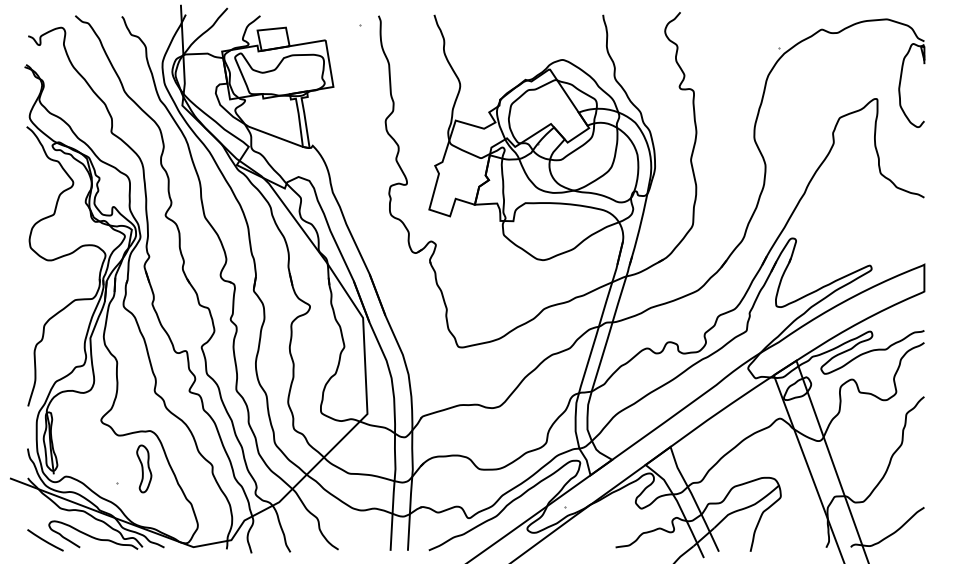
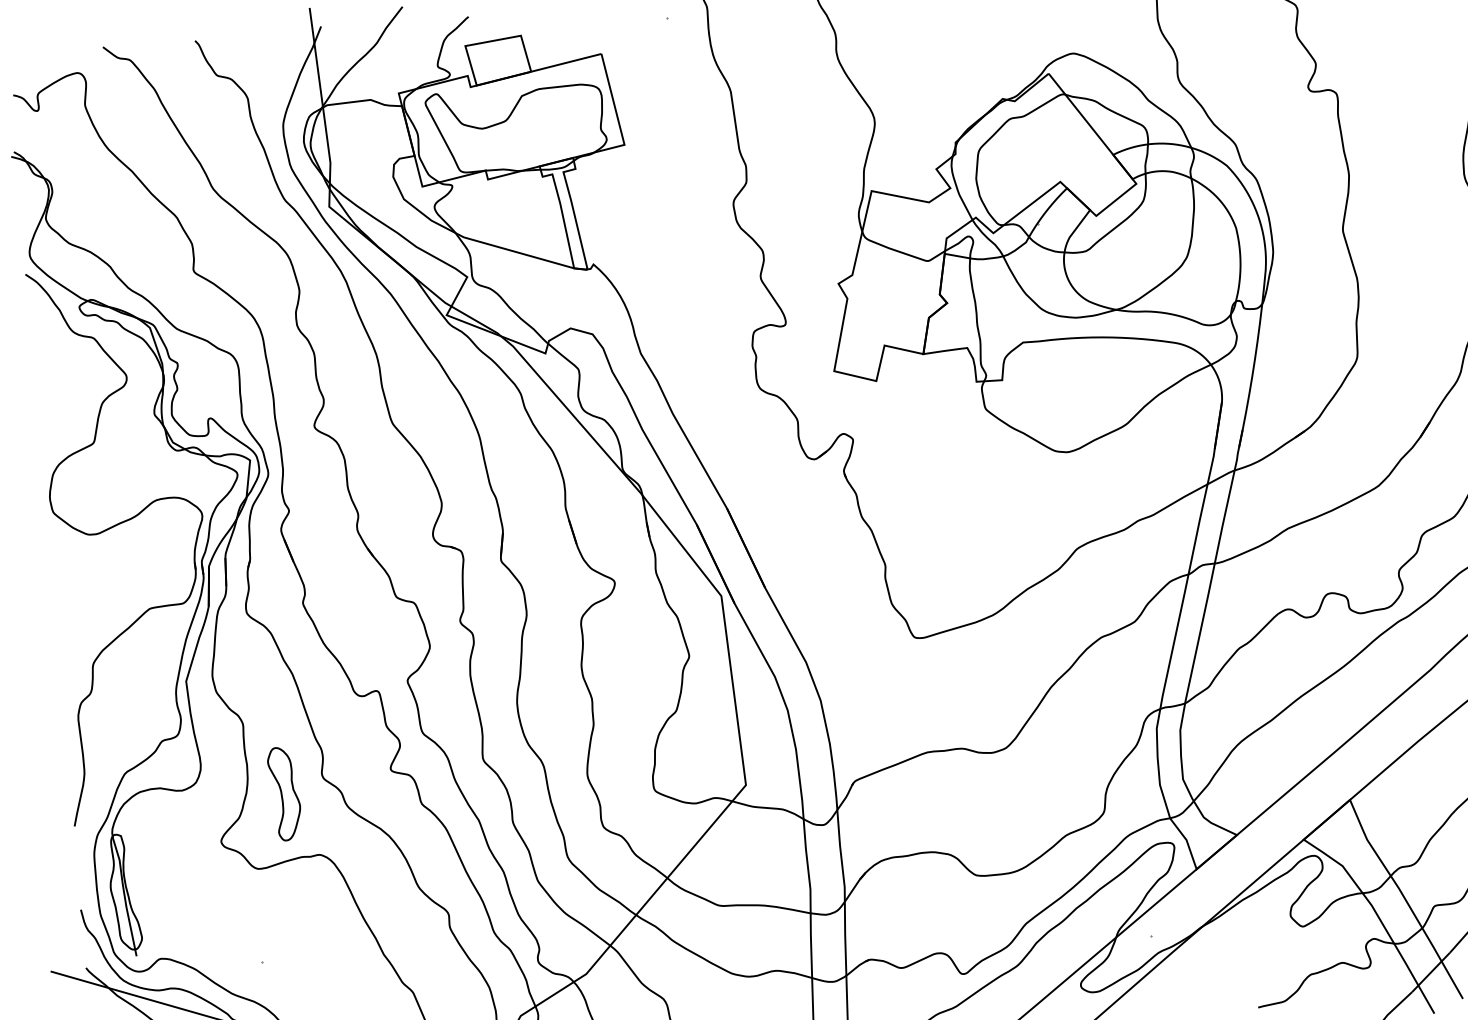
part: (144, 468) -> (285, 792), moved

